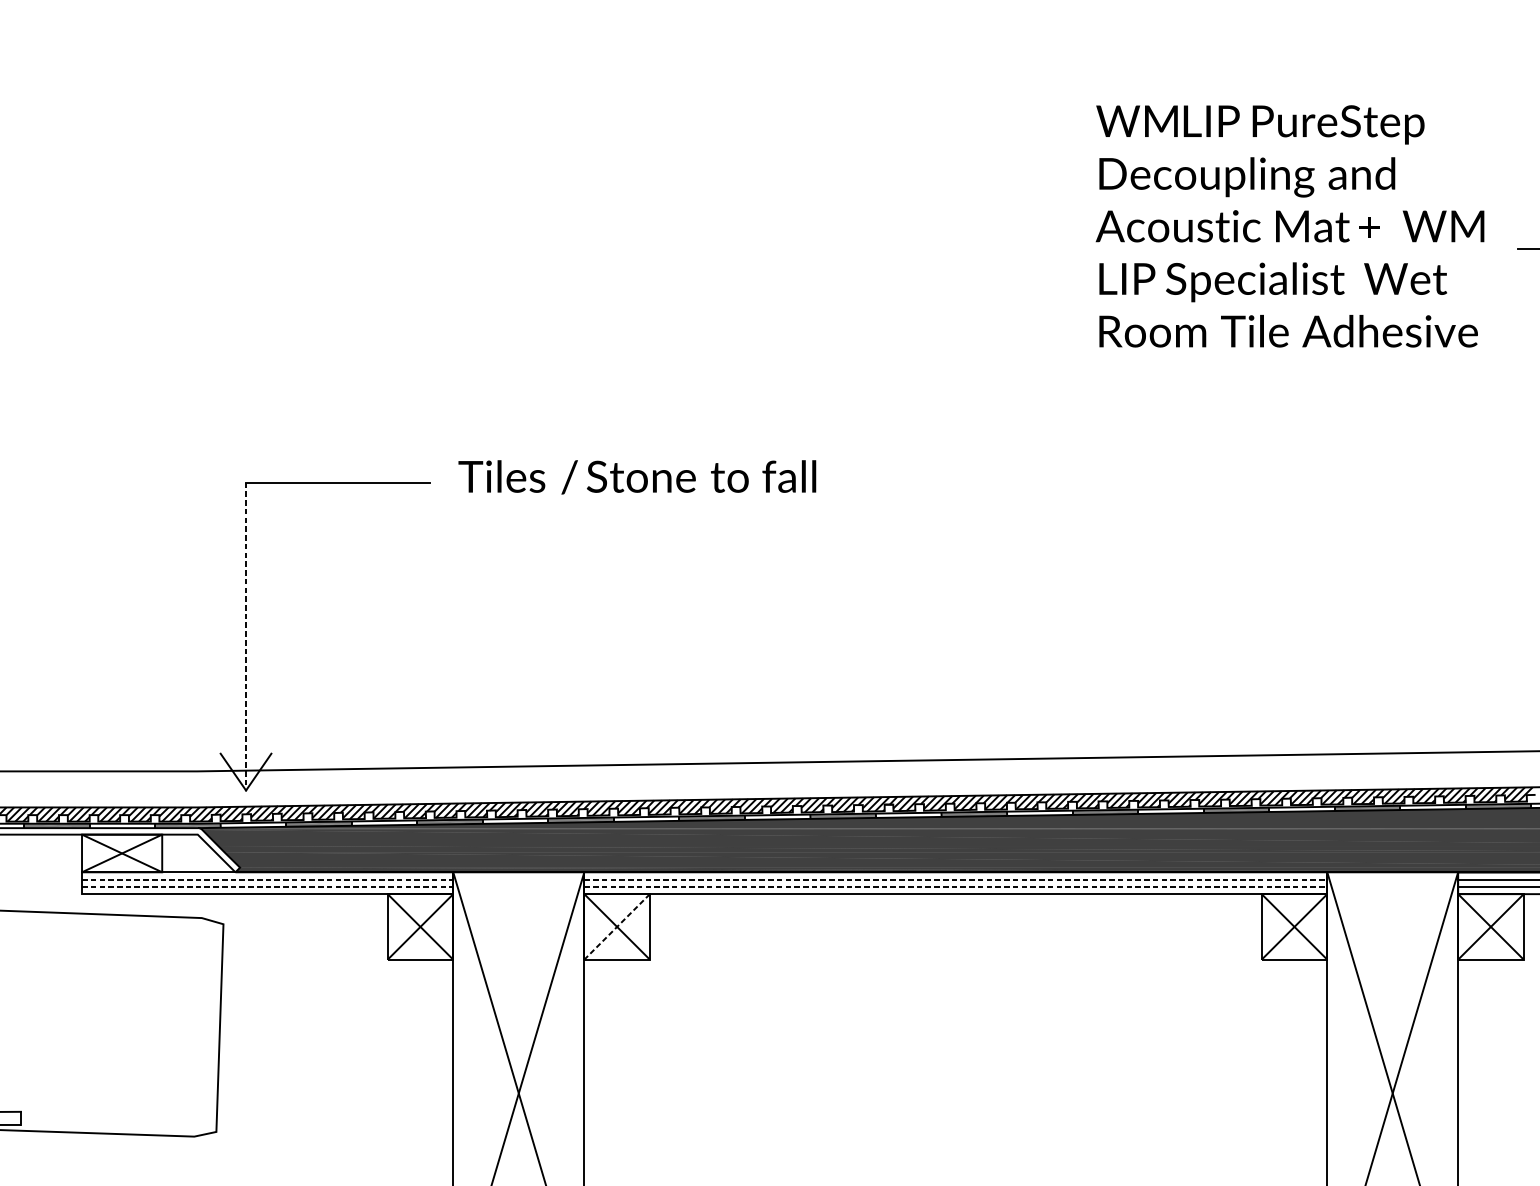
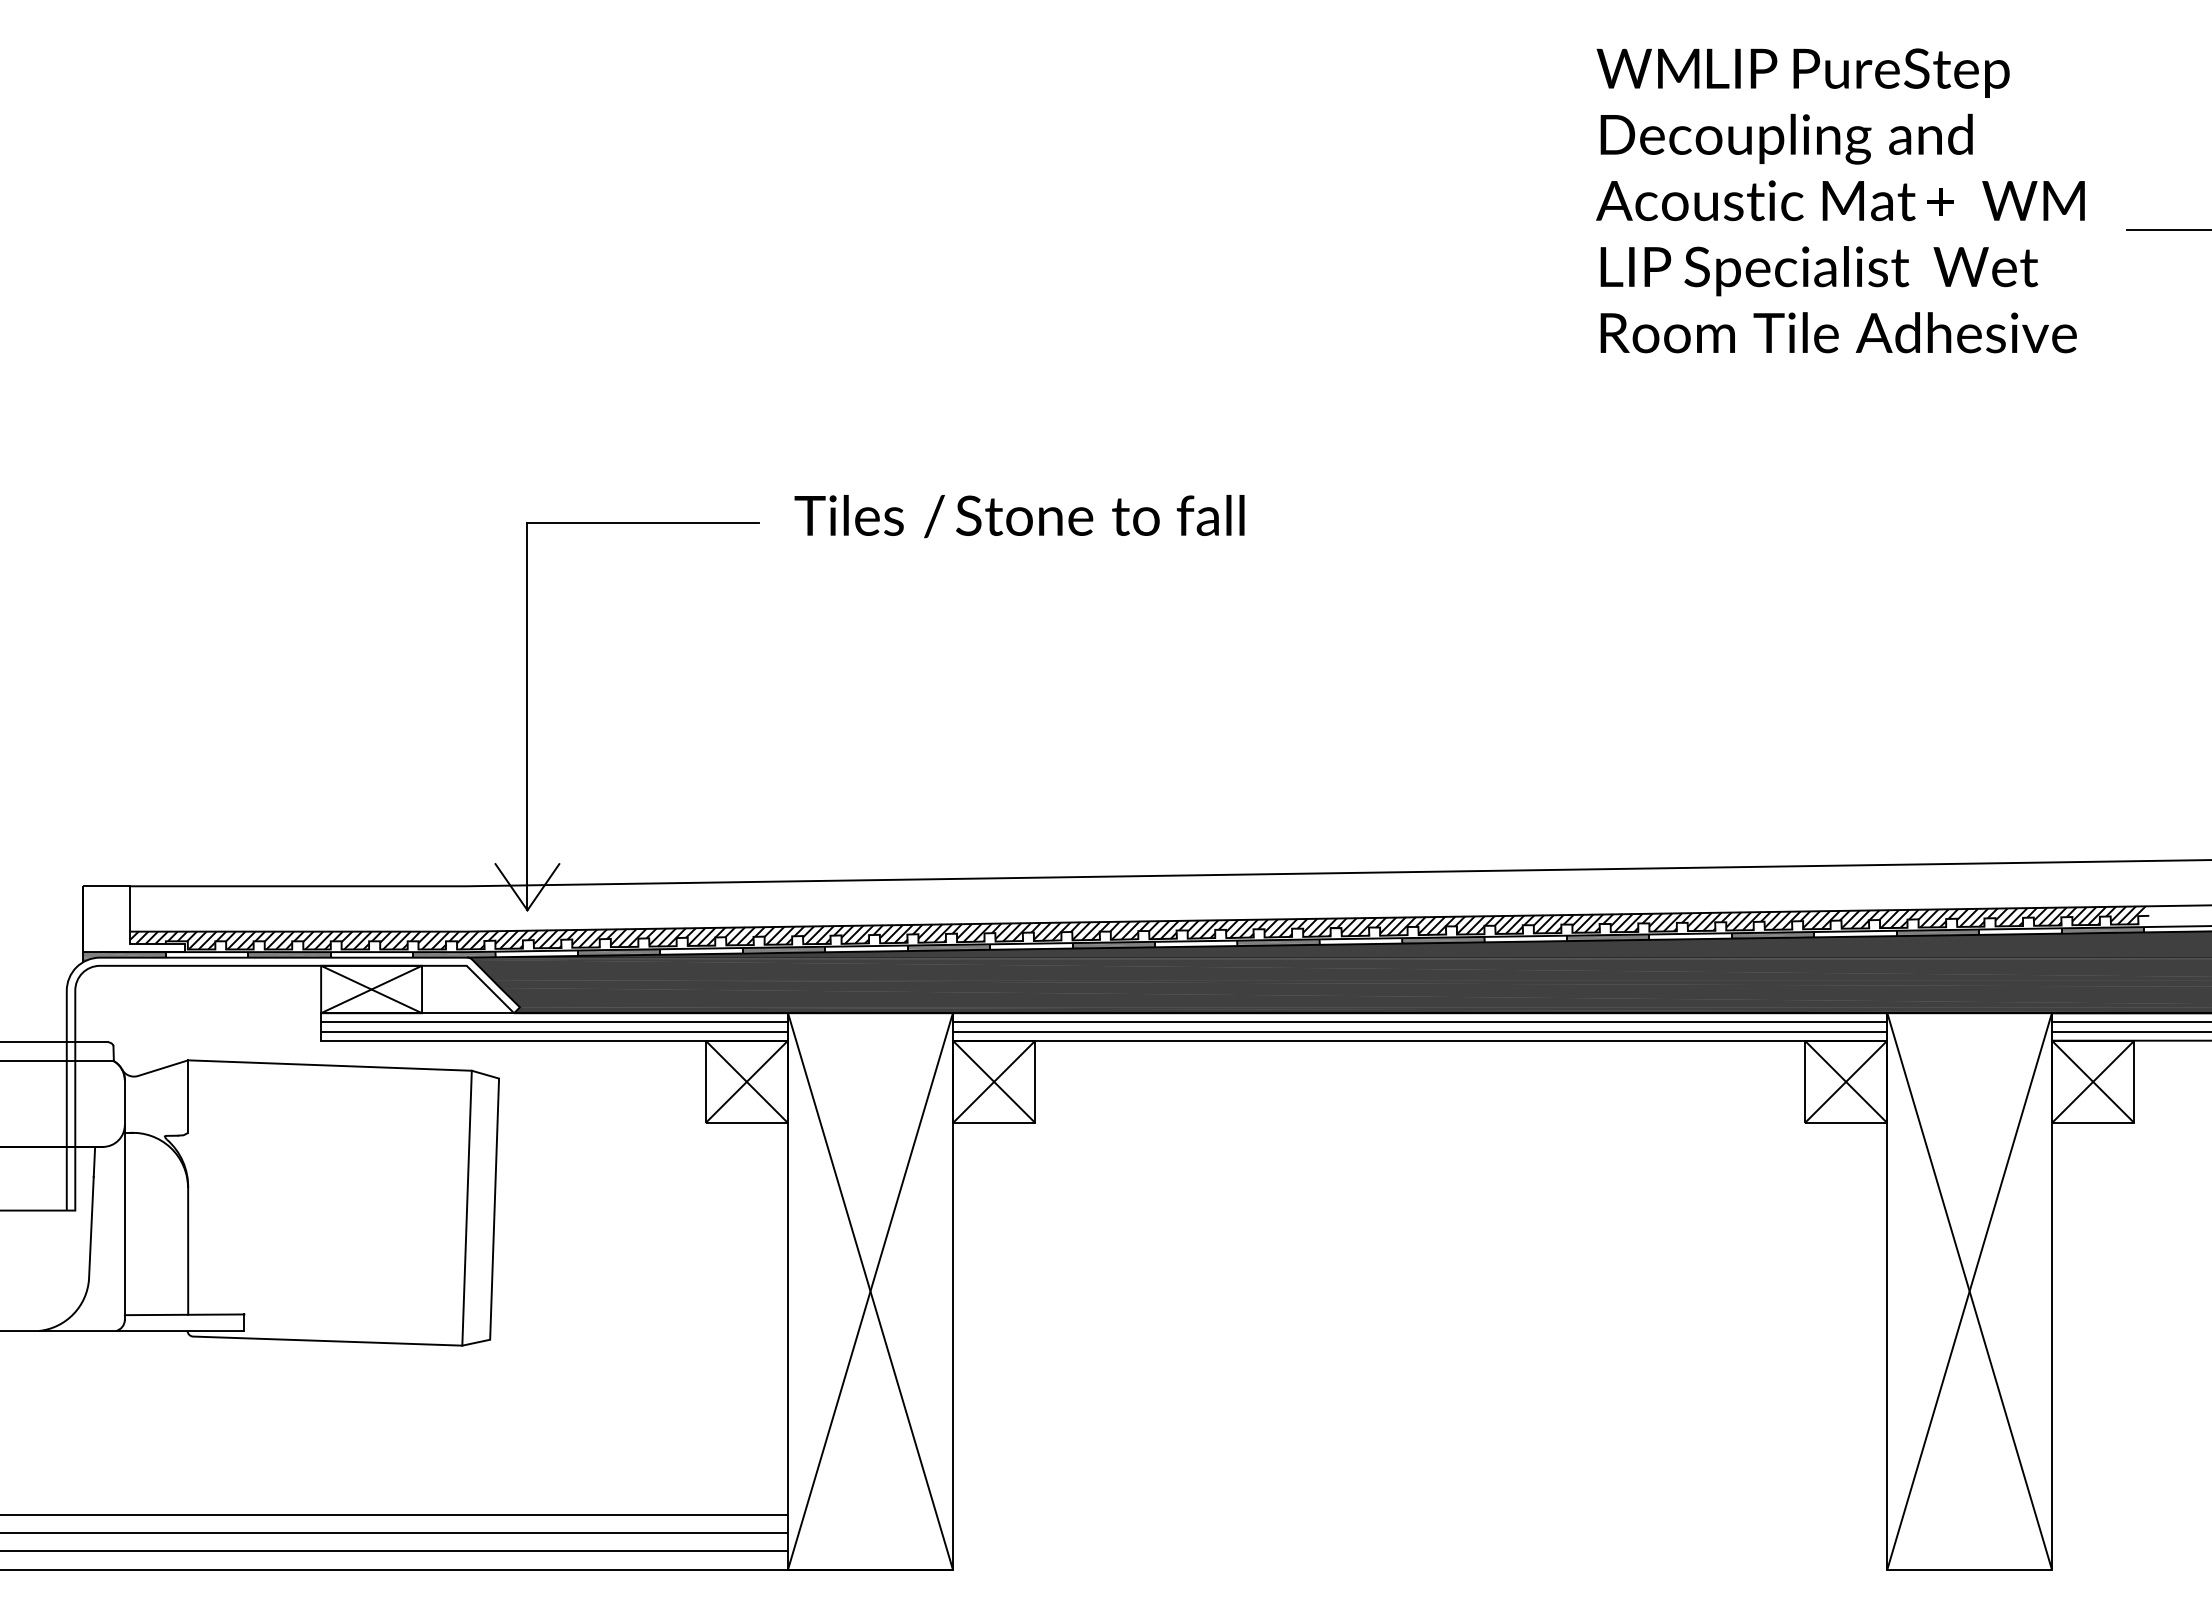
line: (246, 636) -> (527, 716), dashed -> solid
line: (268, 879) -> (555, 1022), dashed -> solid
line: (956, 879) -> (1420, 1022), dashed -> solid
line: (268, 886) -> (555, 1031), dashed -> solid
line: (956, 886) -> (1420, 1031), dashed -> solid
line: (616, 927) -> (993, 1082), dashed -> solid
line: (197, 1026) -> (466, 1207), added

